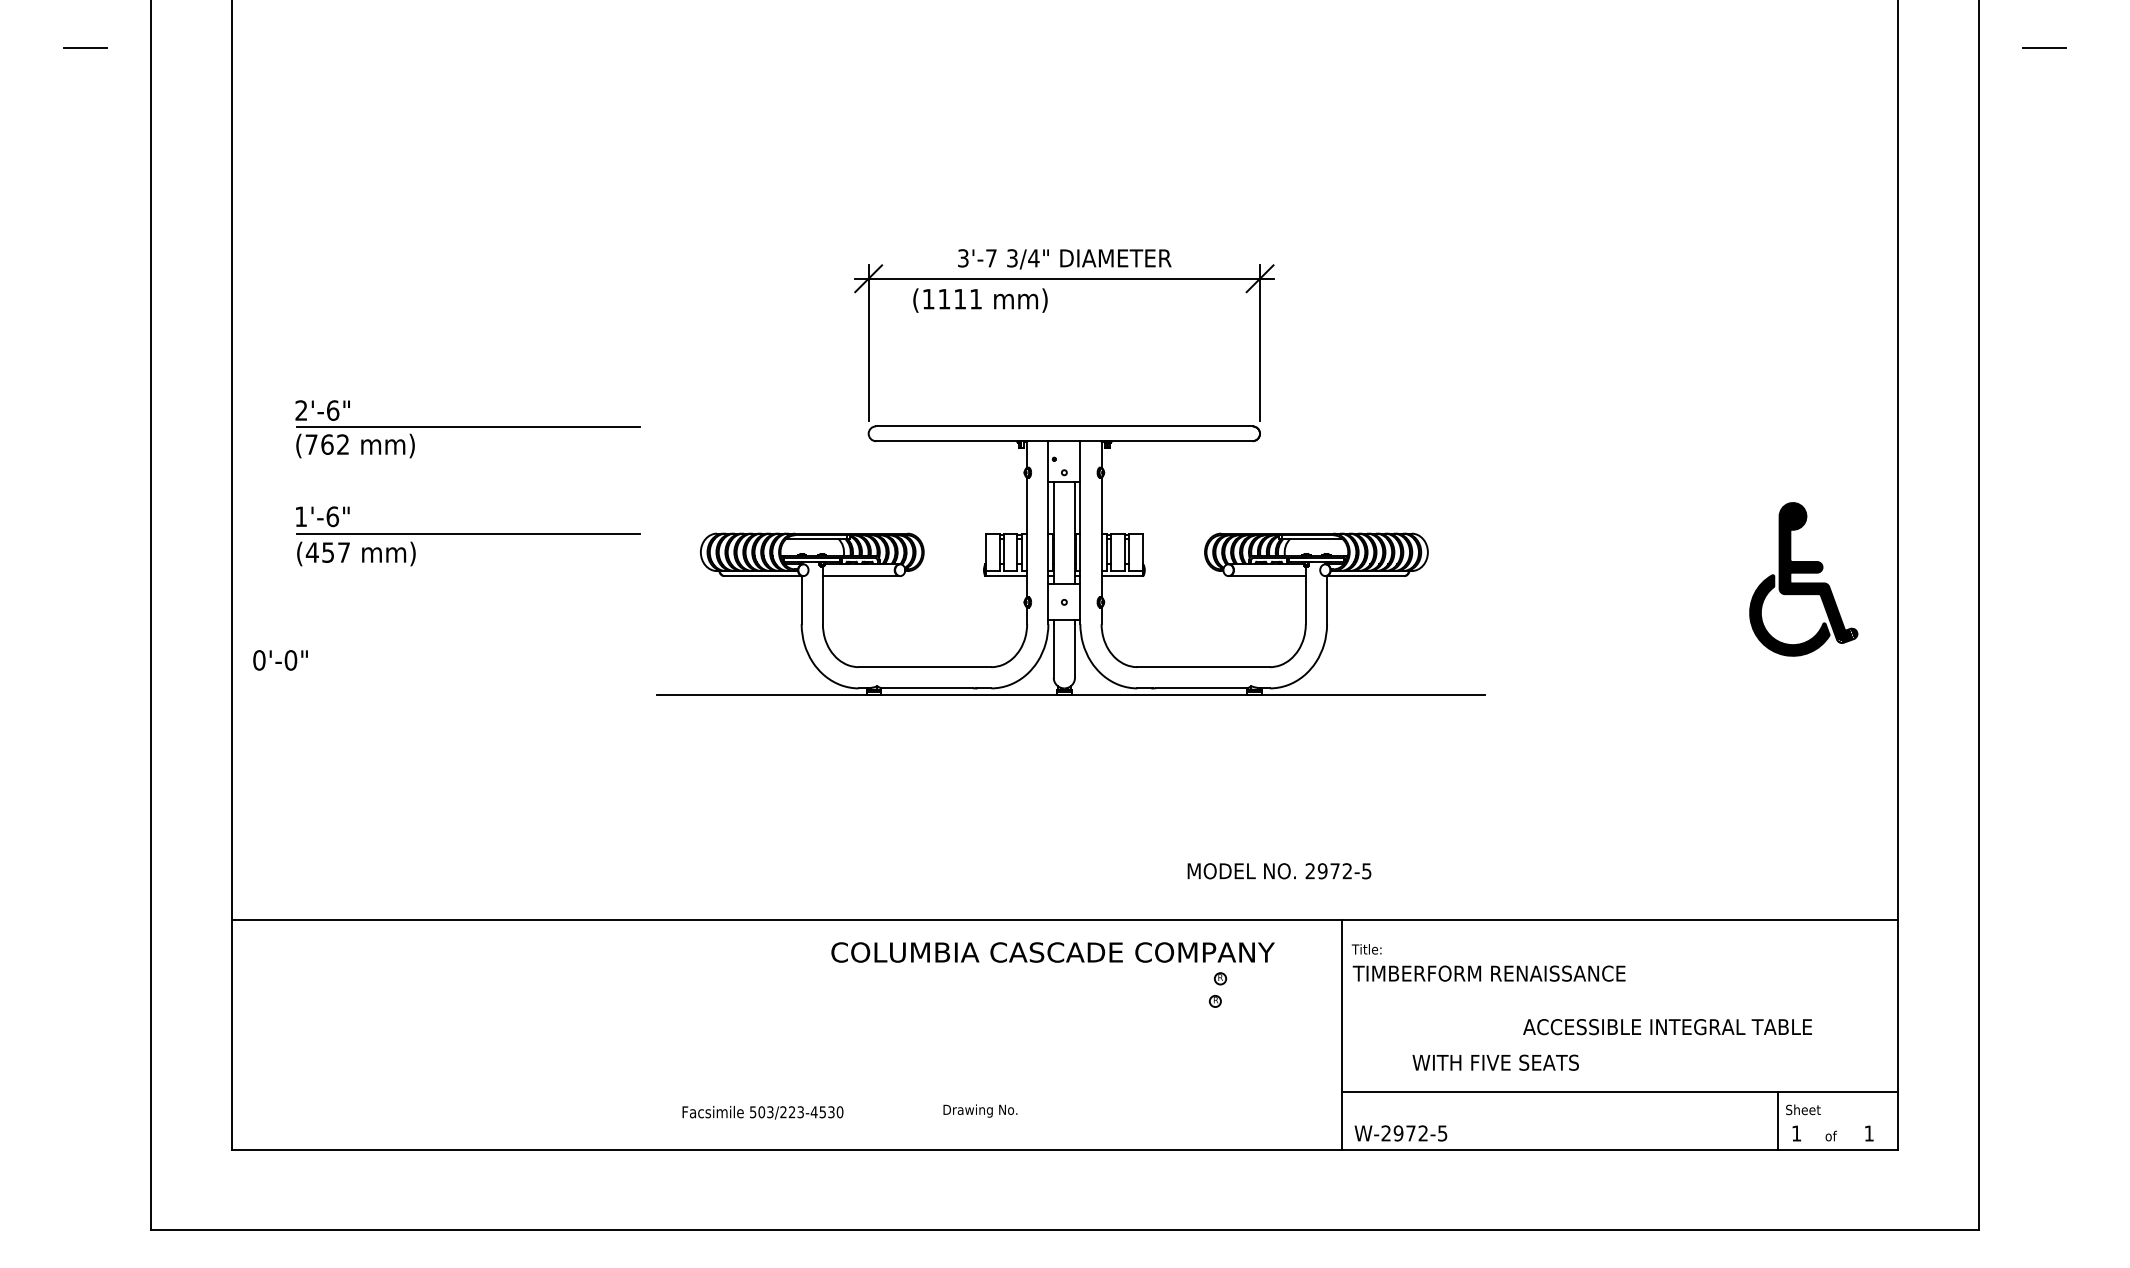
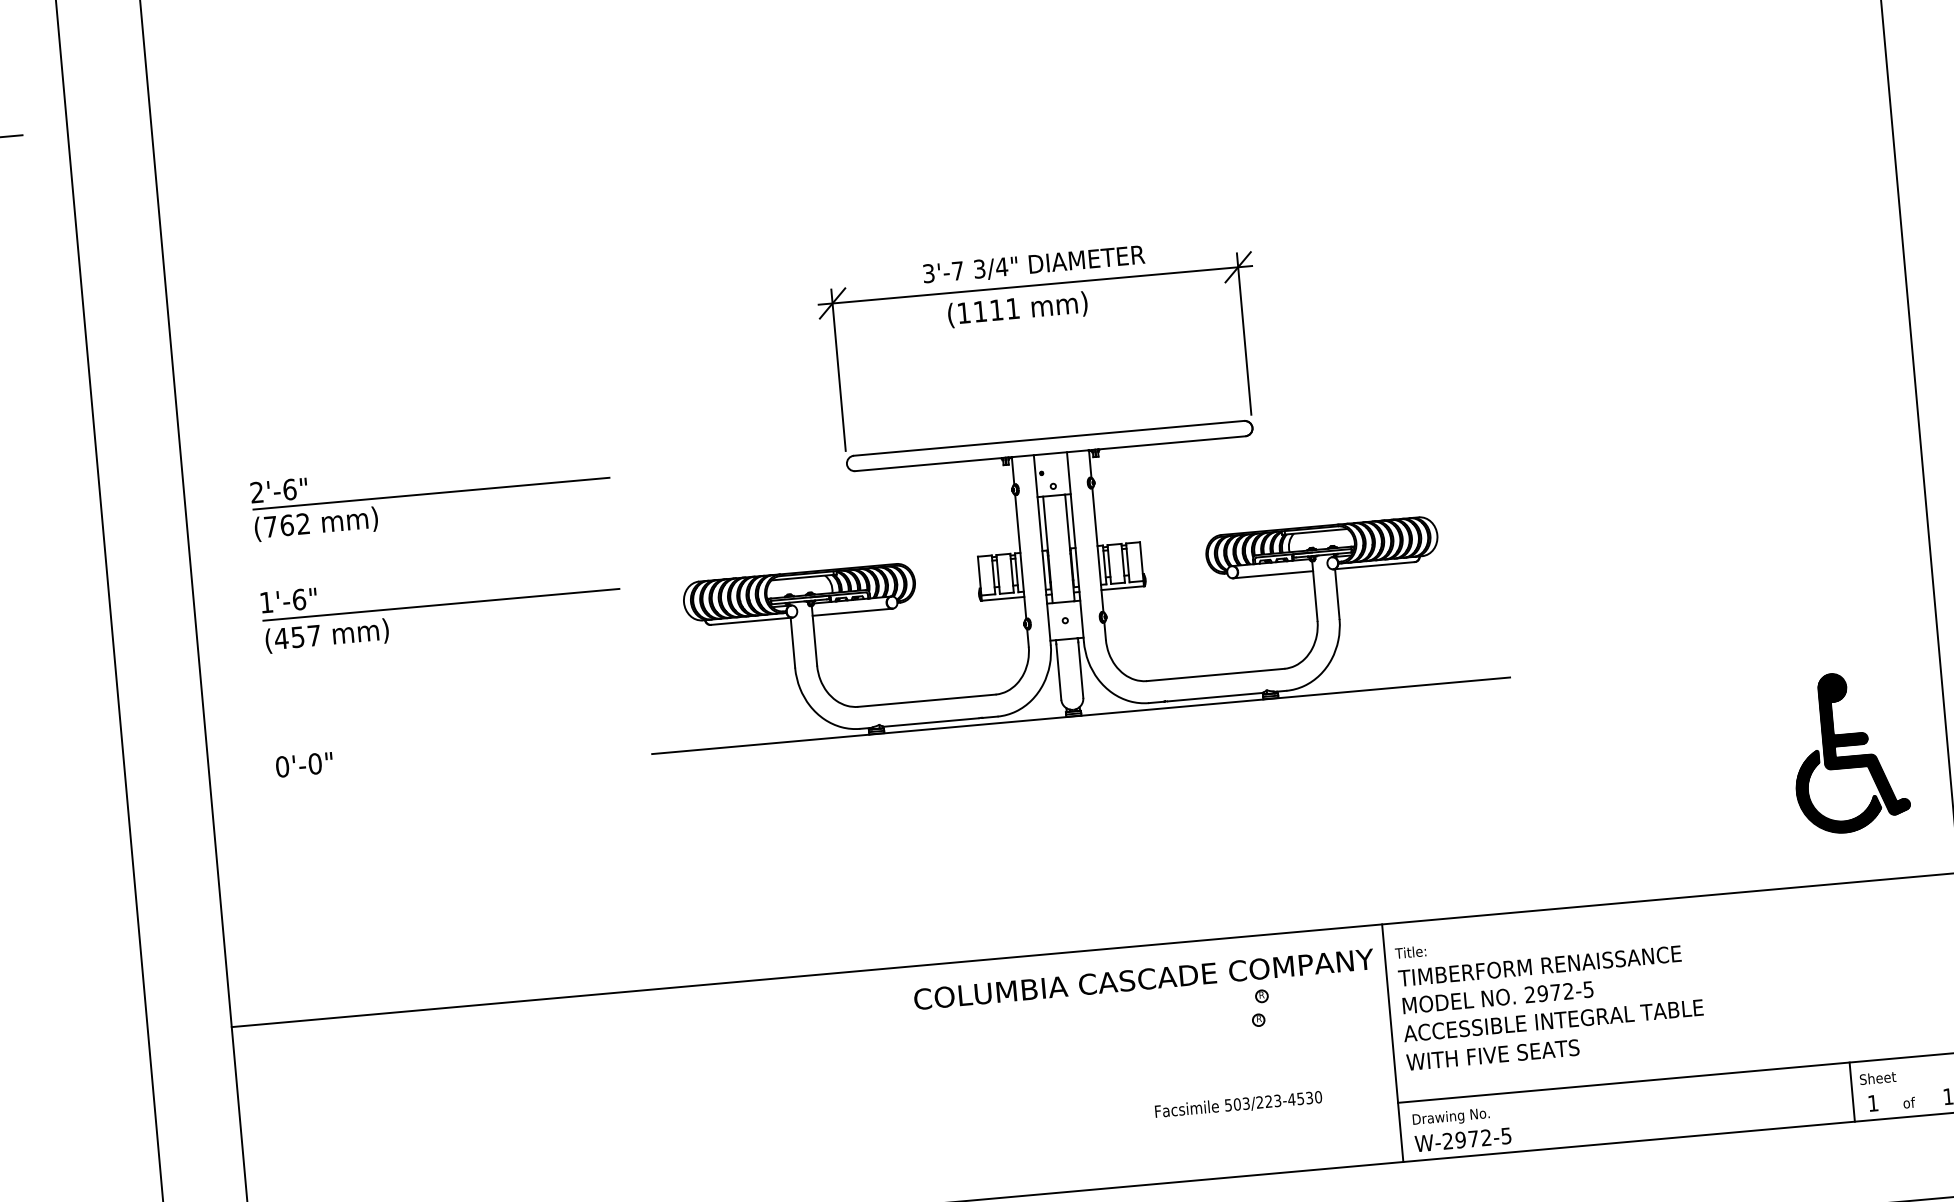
text: (980, 300) -> (1017, 309), moved
part: (1803, 579) -> (1849, 752), moved
text: (280, 660) -> (304, 764), moved
text: (1279, 871) -> (1498, 997), moved
text: (1052, 952) -> (1143, 979), moved
text: (1667, 1027) -> (1553, 1021), moved
text: (1495, 1062) -> (1492, 1054), moved
text: (980, 1110) -> (1451, 1116), moved
text: (762, 1112) -> (1238, 1104), moved

